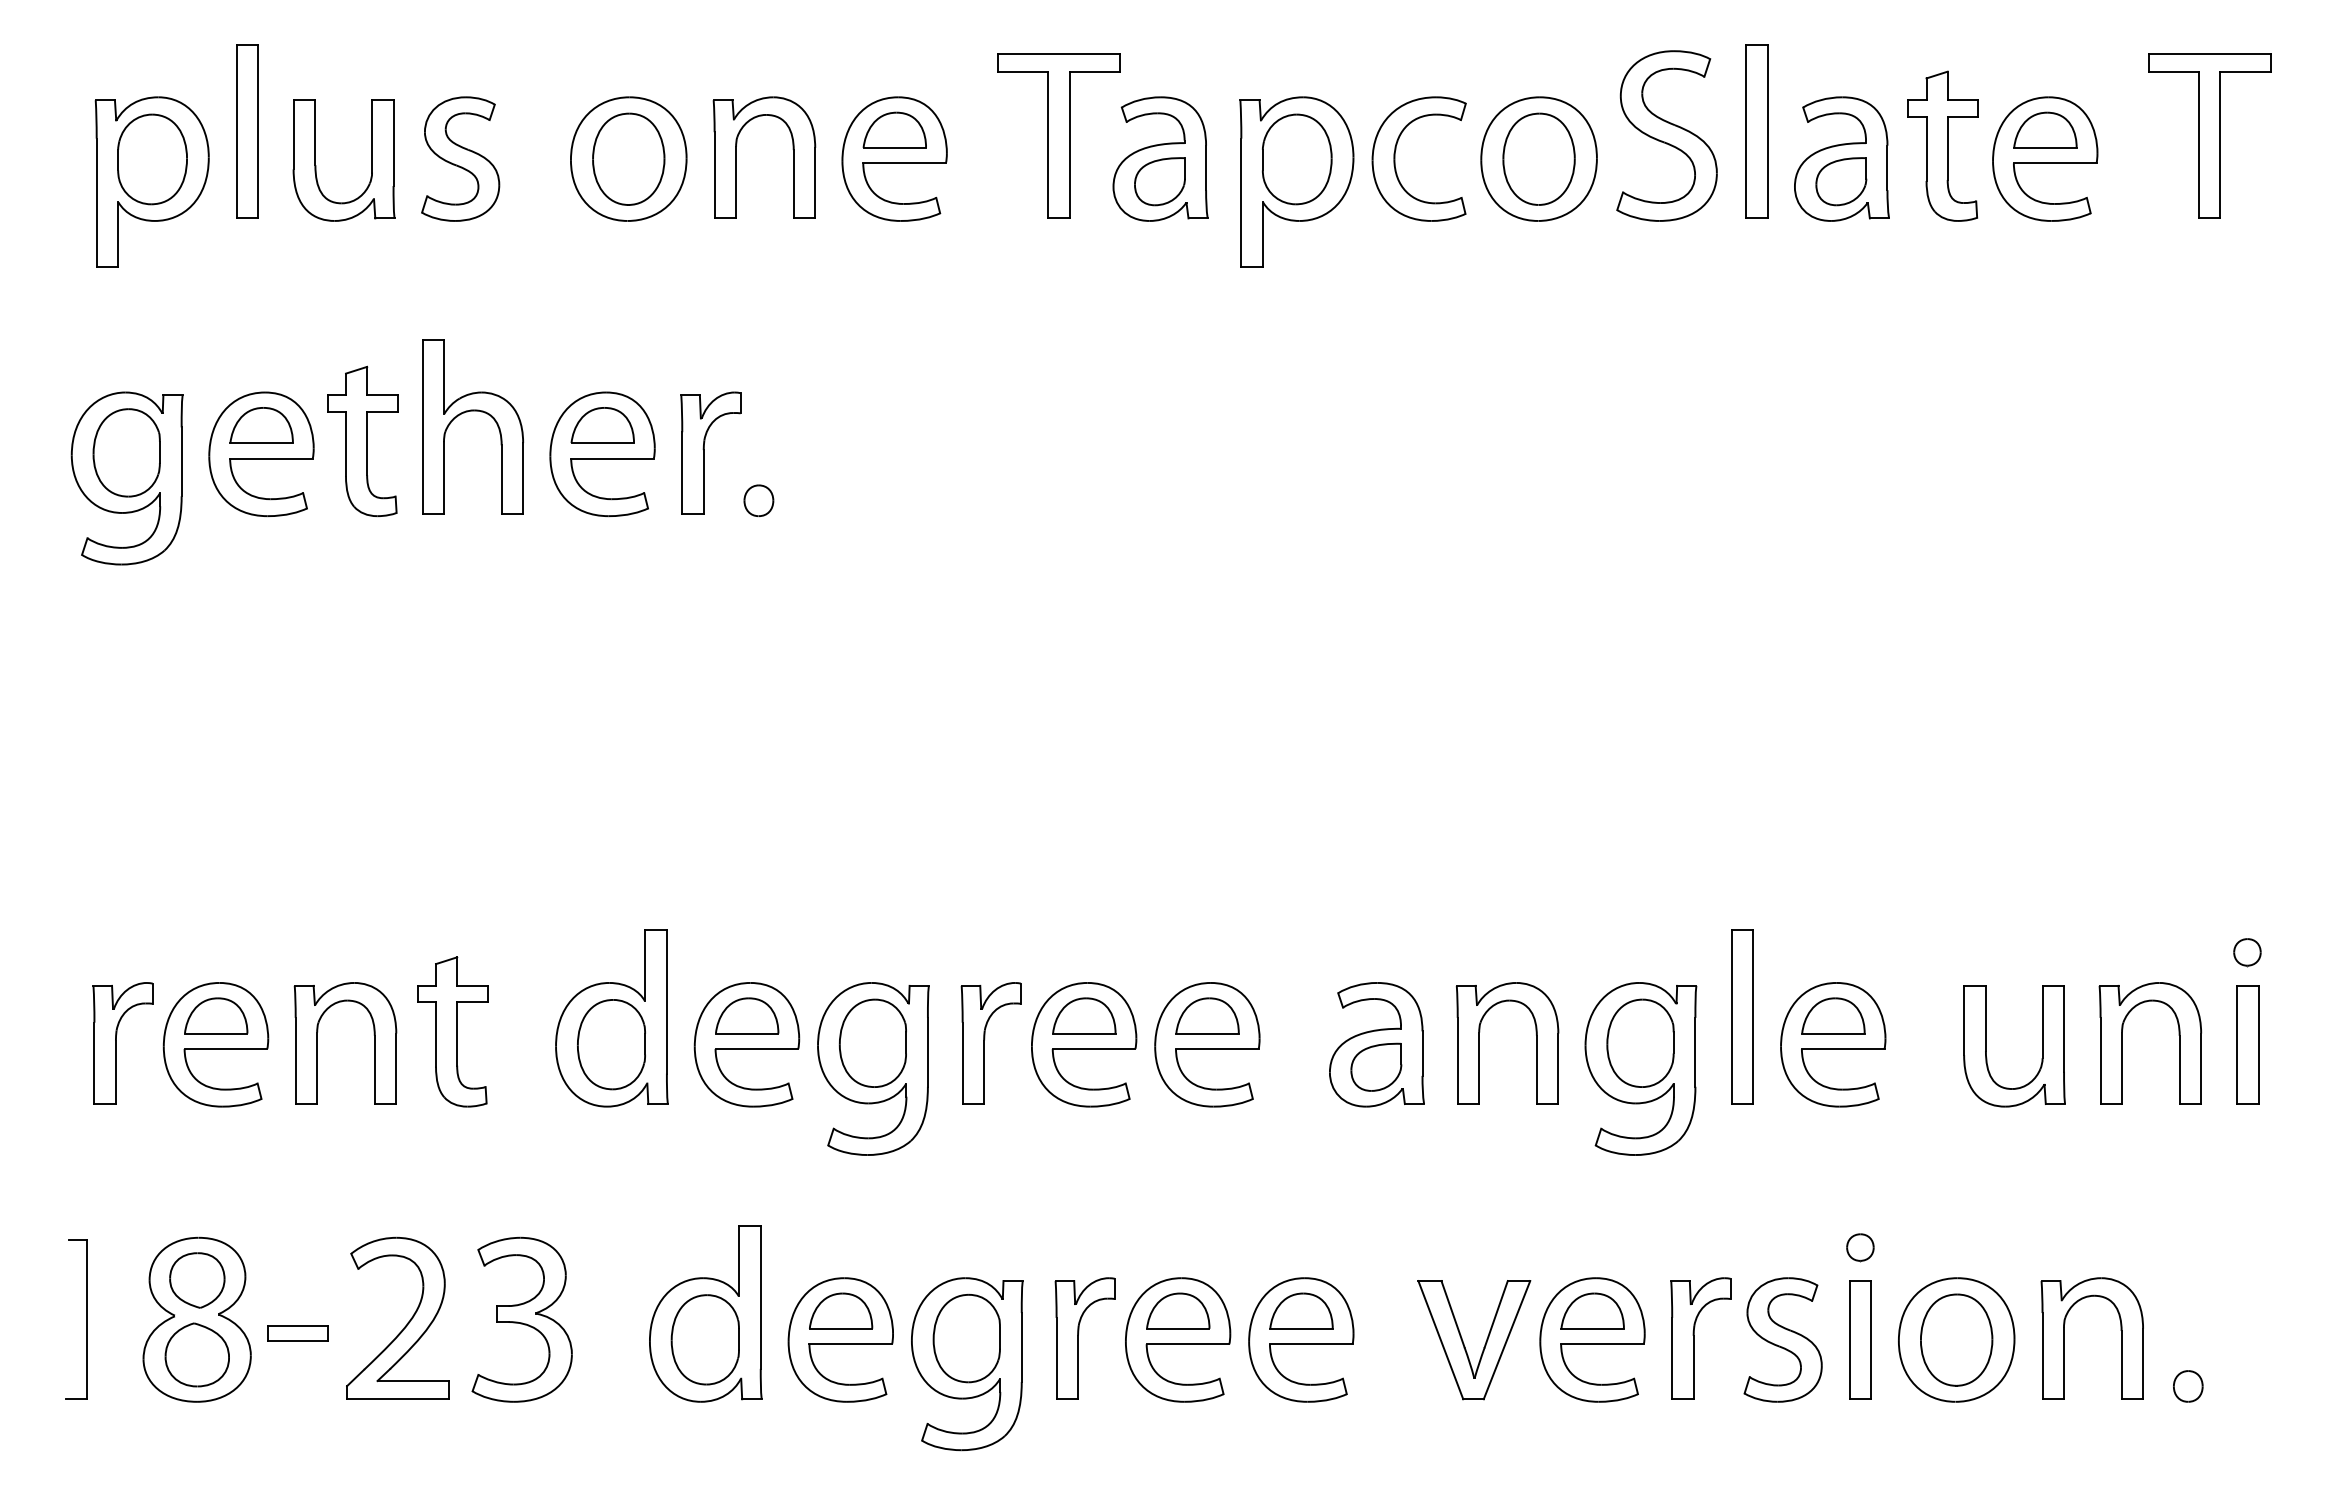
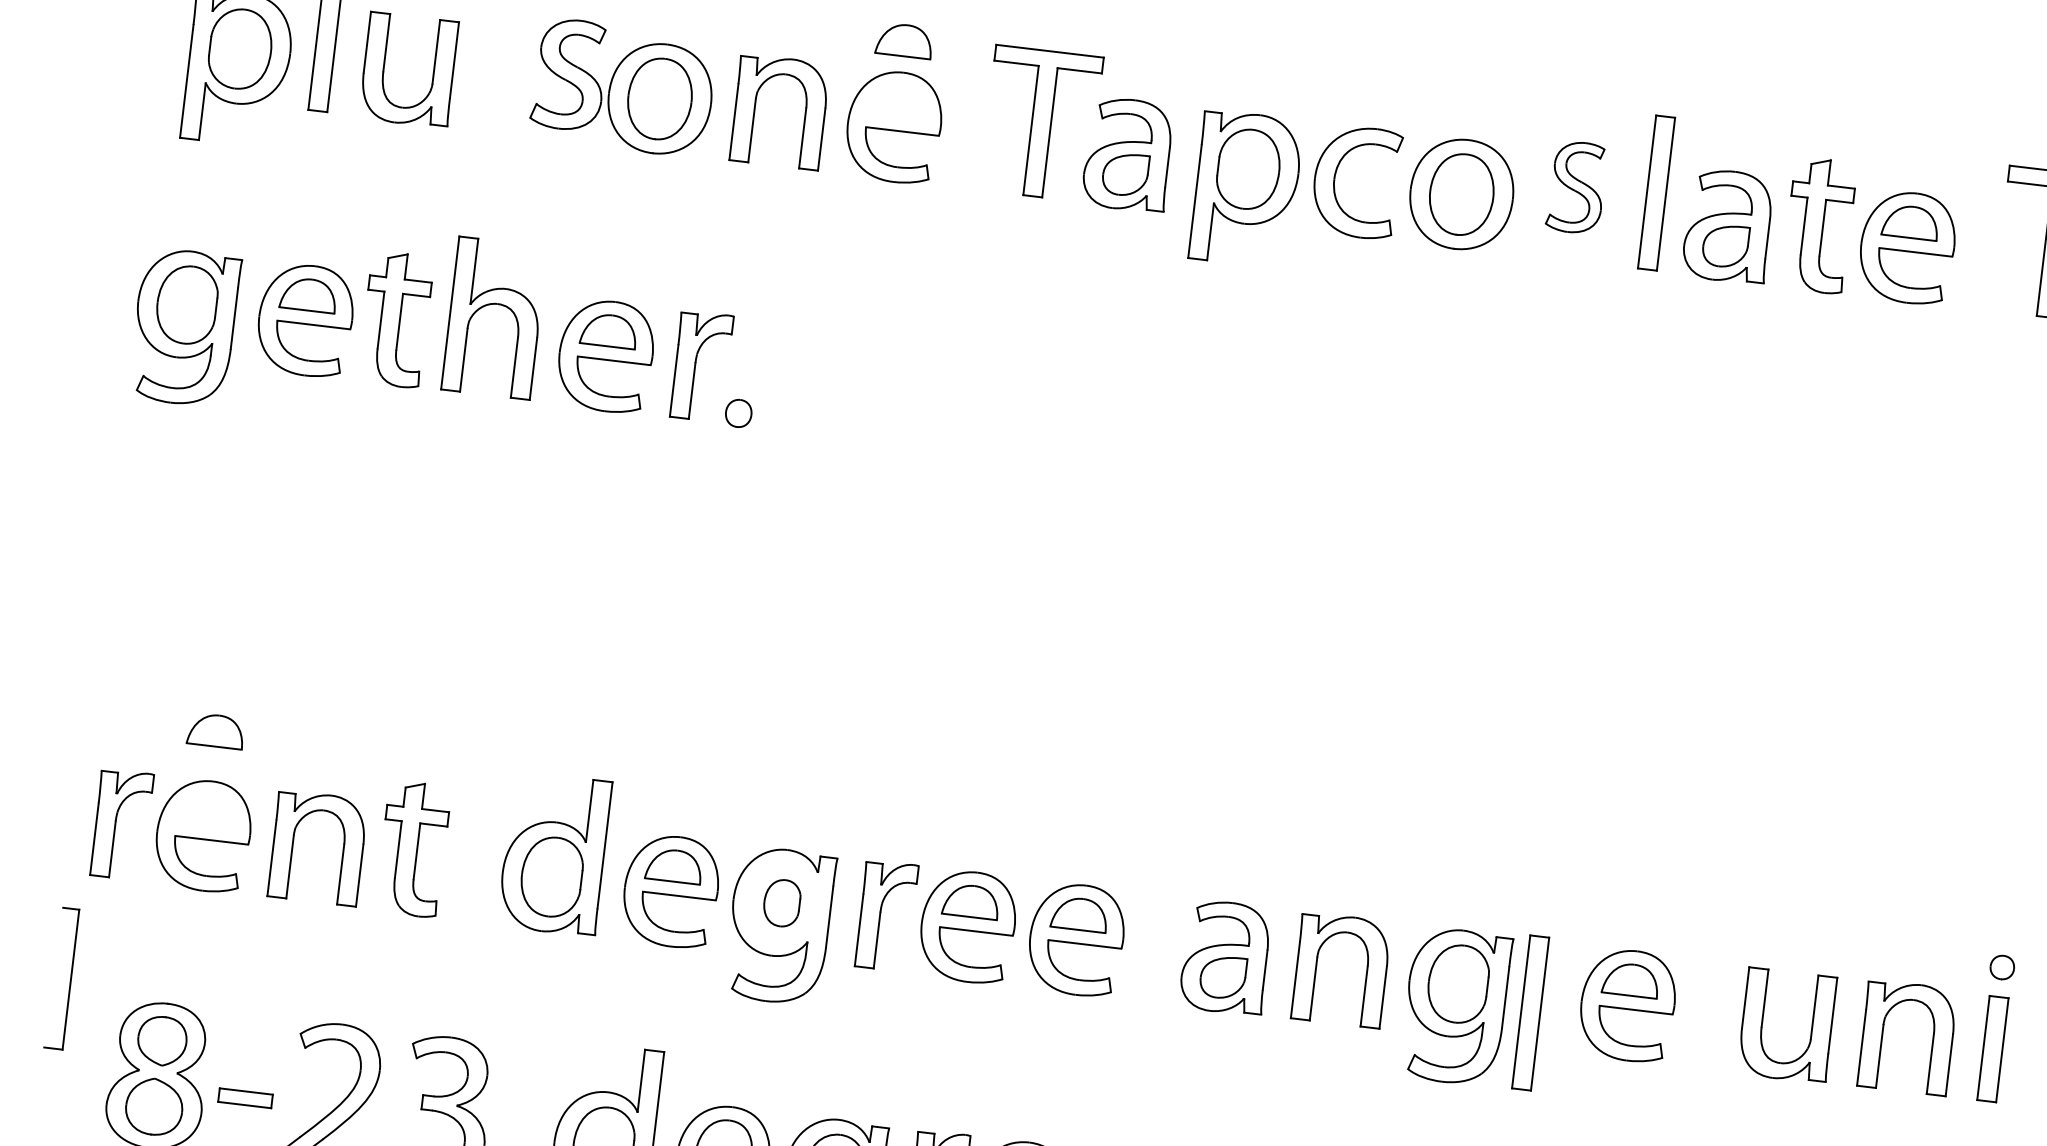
part: (894, 129) -> (904, 39), moved
part: (1666, 135) -> (1576, 187), size x0.6
part: (460, 158) -> (569, 74), moved
part: (216, 1015) -> (216, 730), moved
part: (1742, 1016) -> (1530, 1012), moved
part: (872, 1042) -> (781, 902), size x0.6
part: (86, 1319) -> (70, 979), moved

